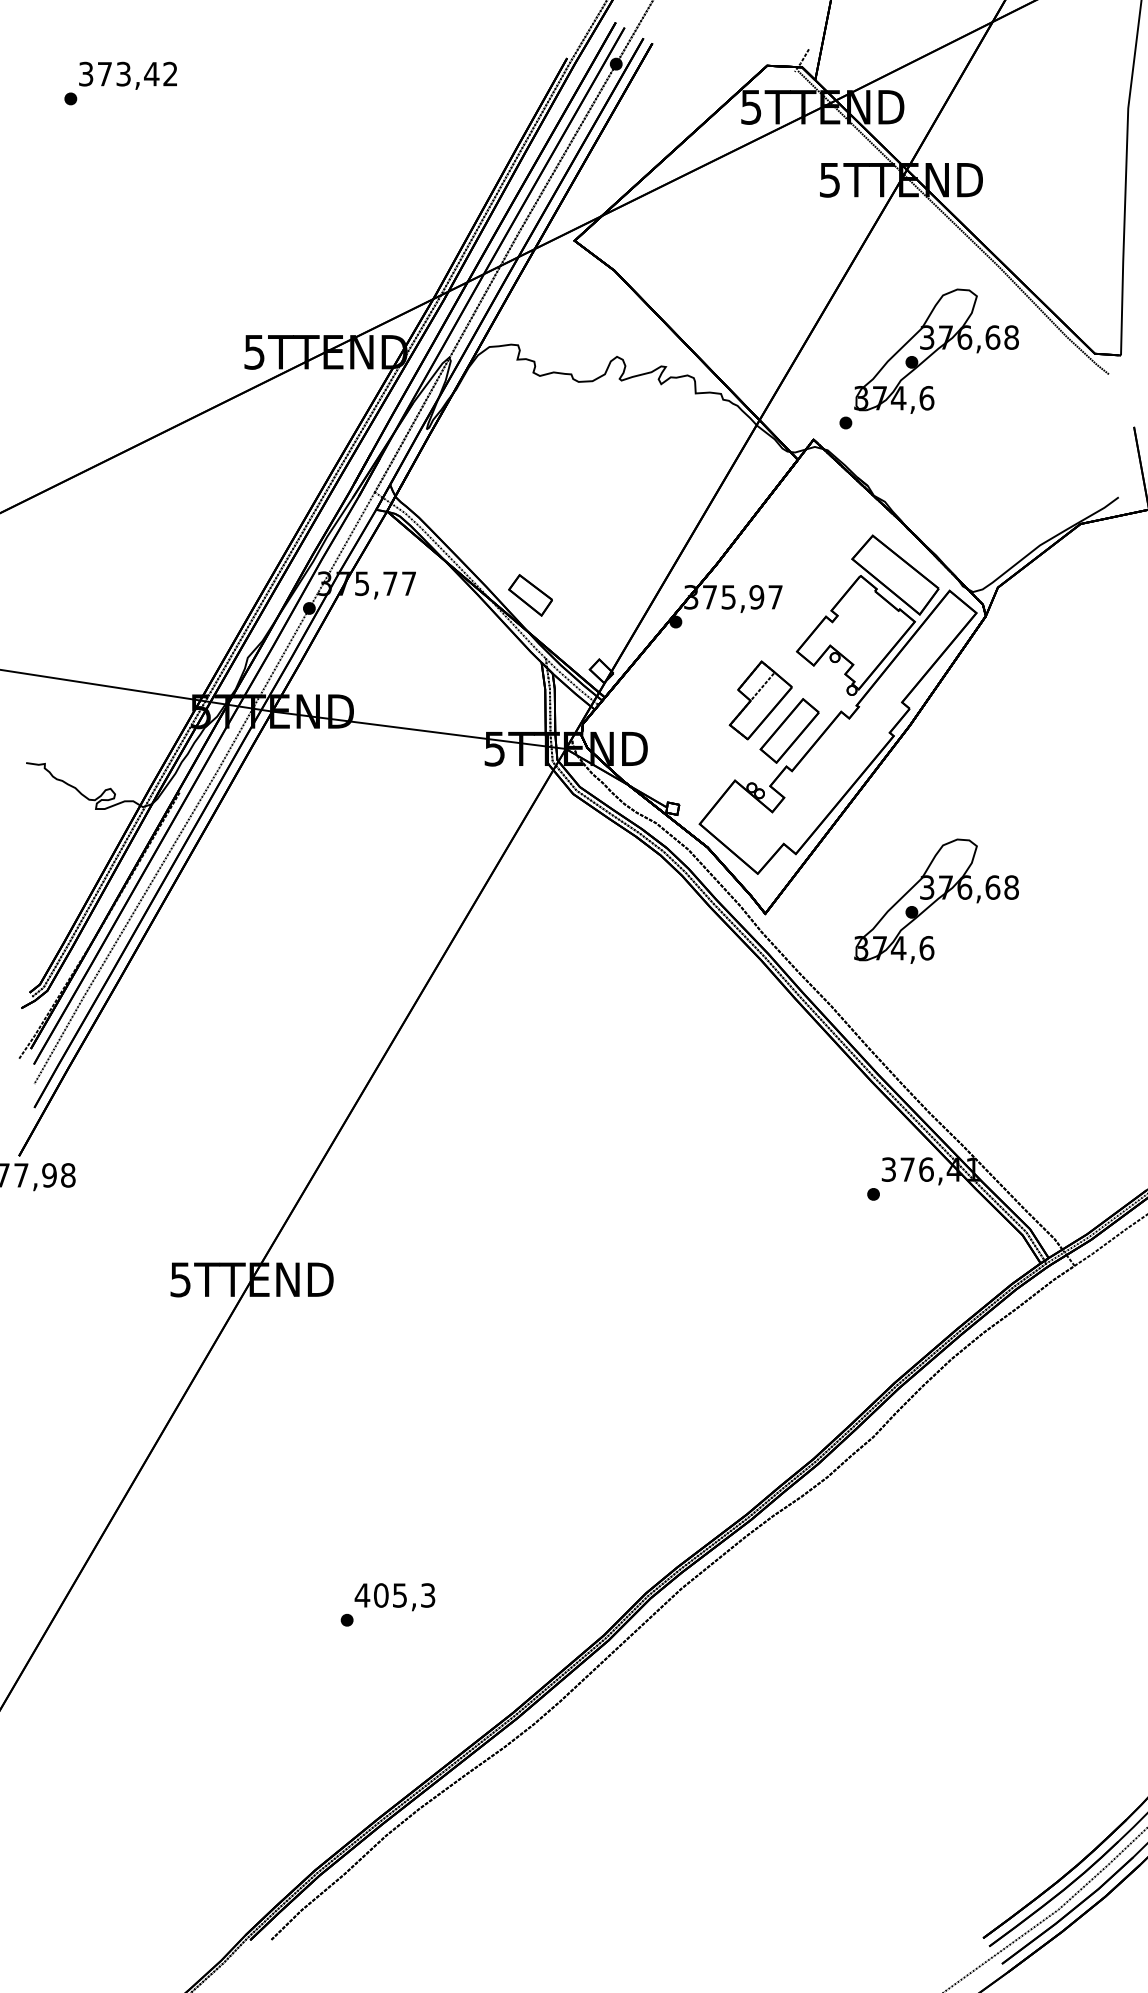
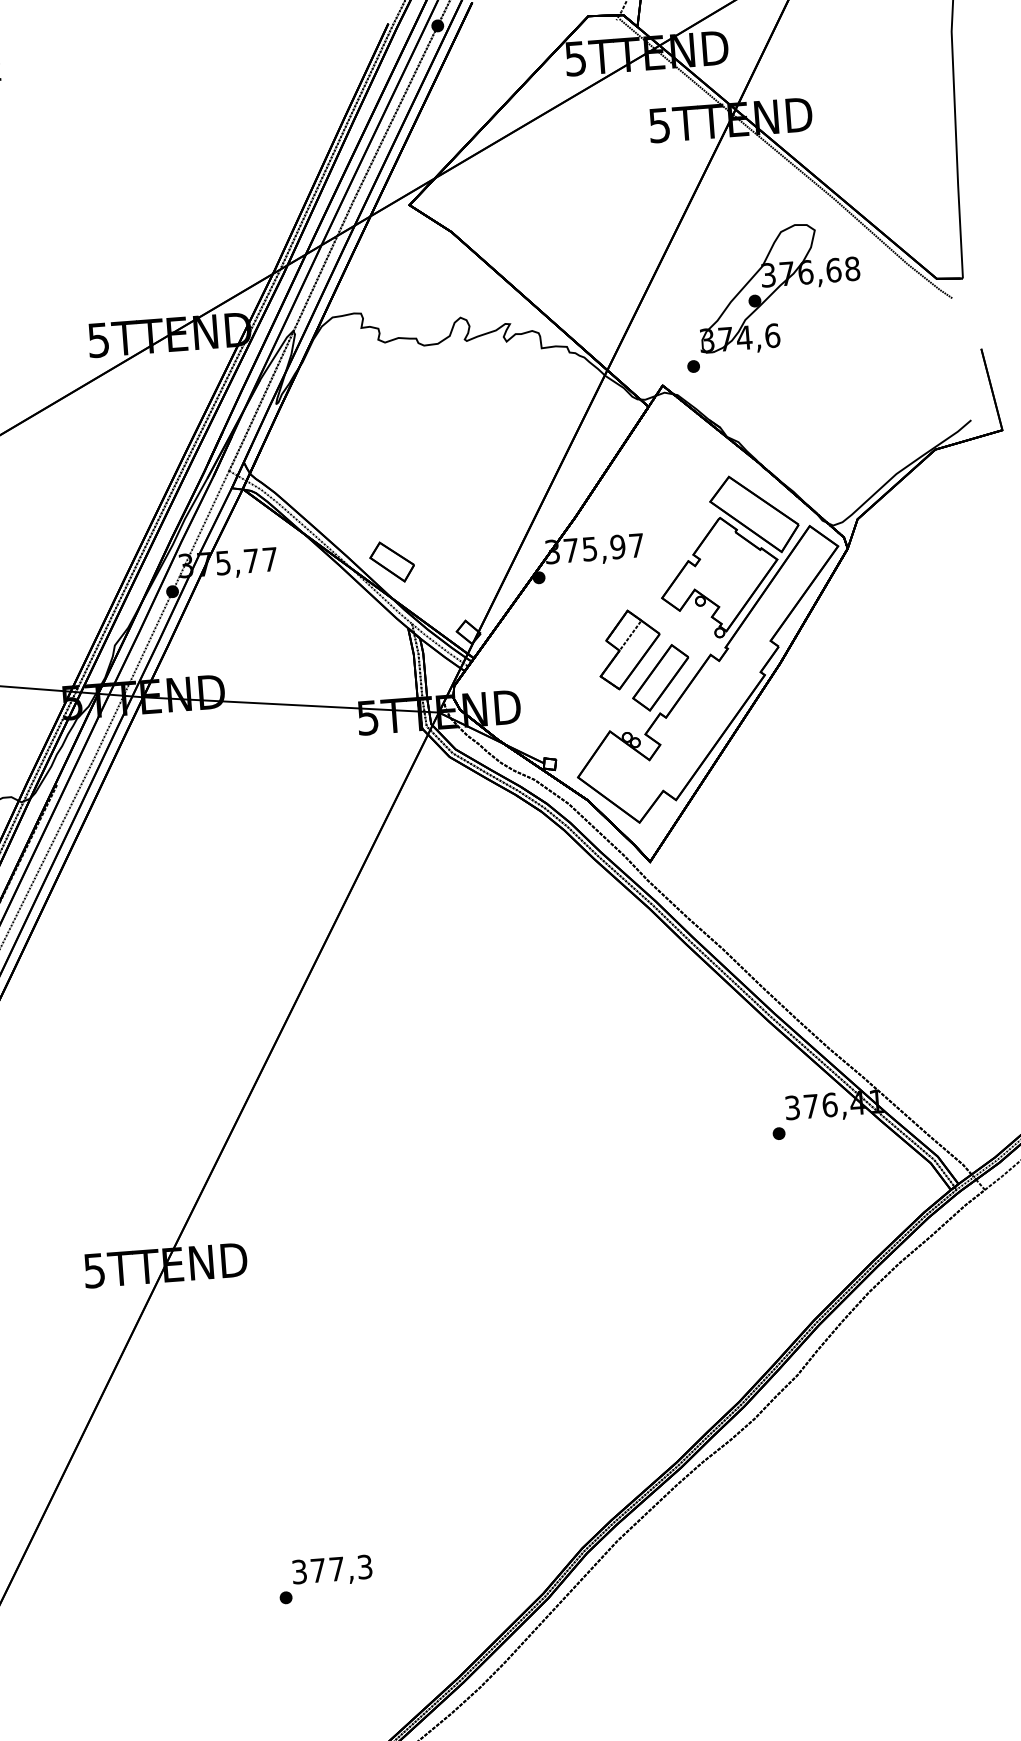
part: (936, 900) -> (819, 835), removed
text: (380, 1595) -> (317, 1570), 405,3 -> 377,3

